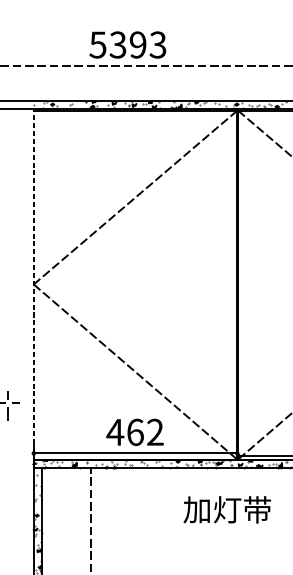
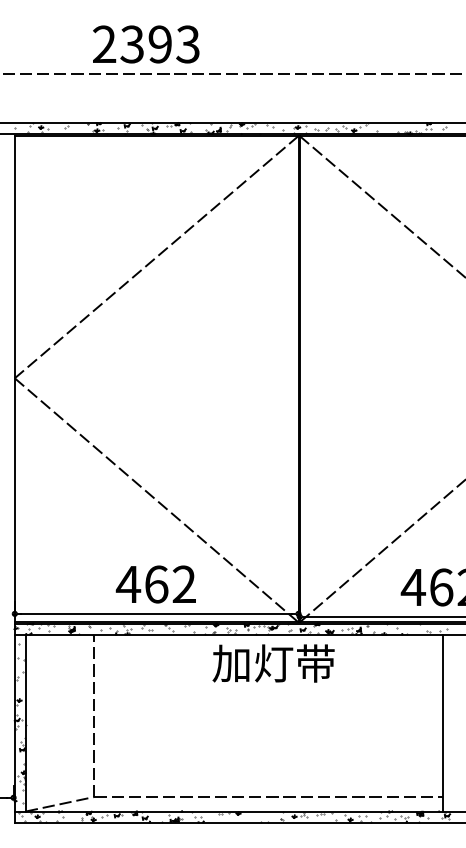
text: (98, 45) -> (104, 44), 5393 -> 2393
line: (33, 284) -> (14, 378), dashed -> solid
text: (227, 509) -> (273, 663), moved

